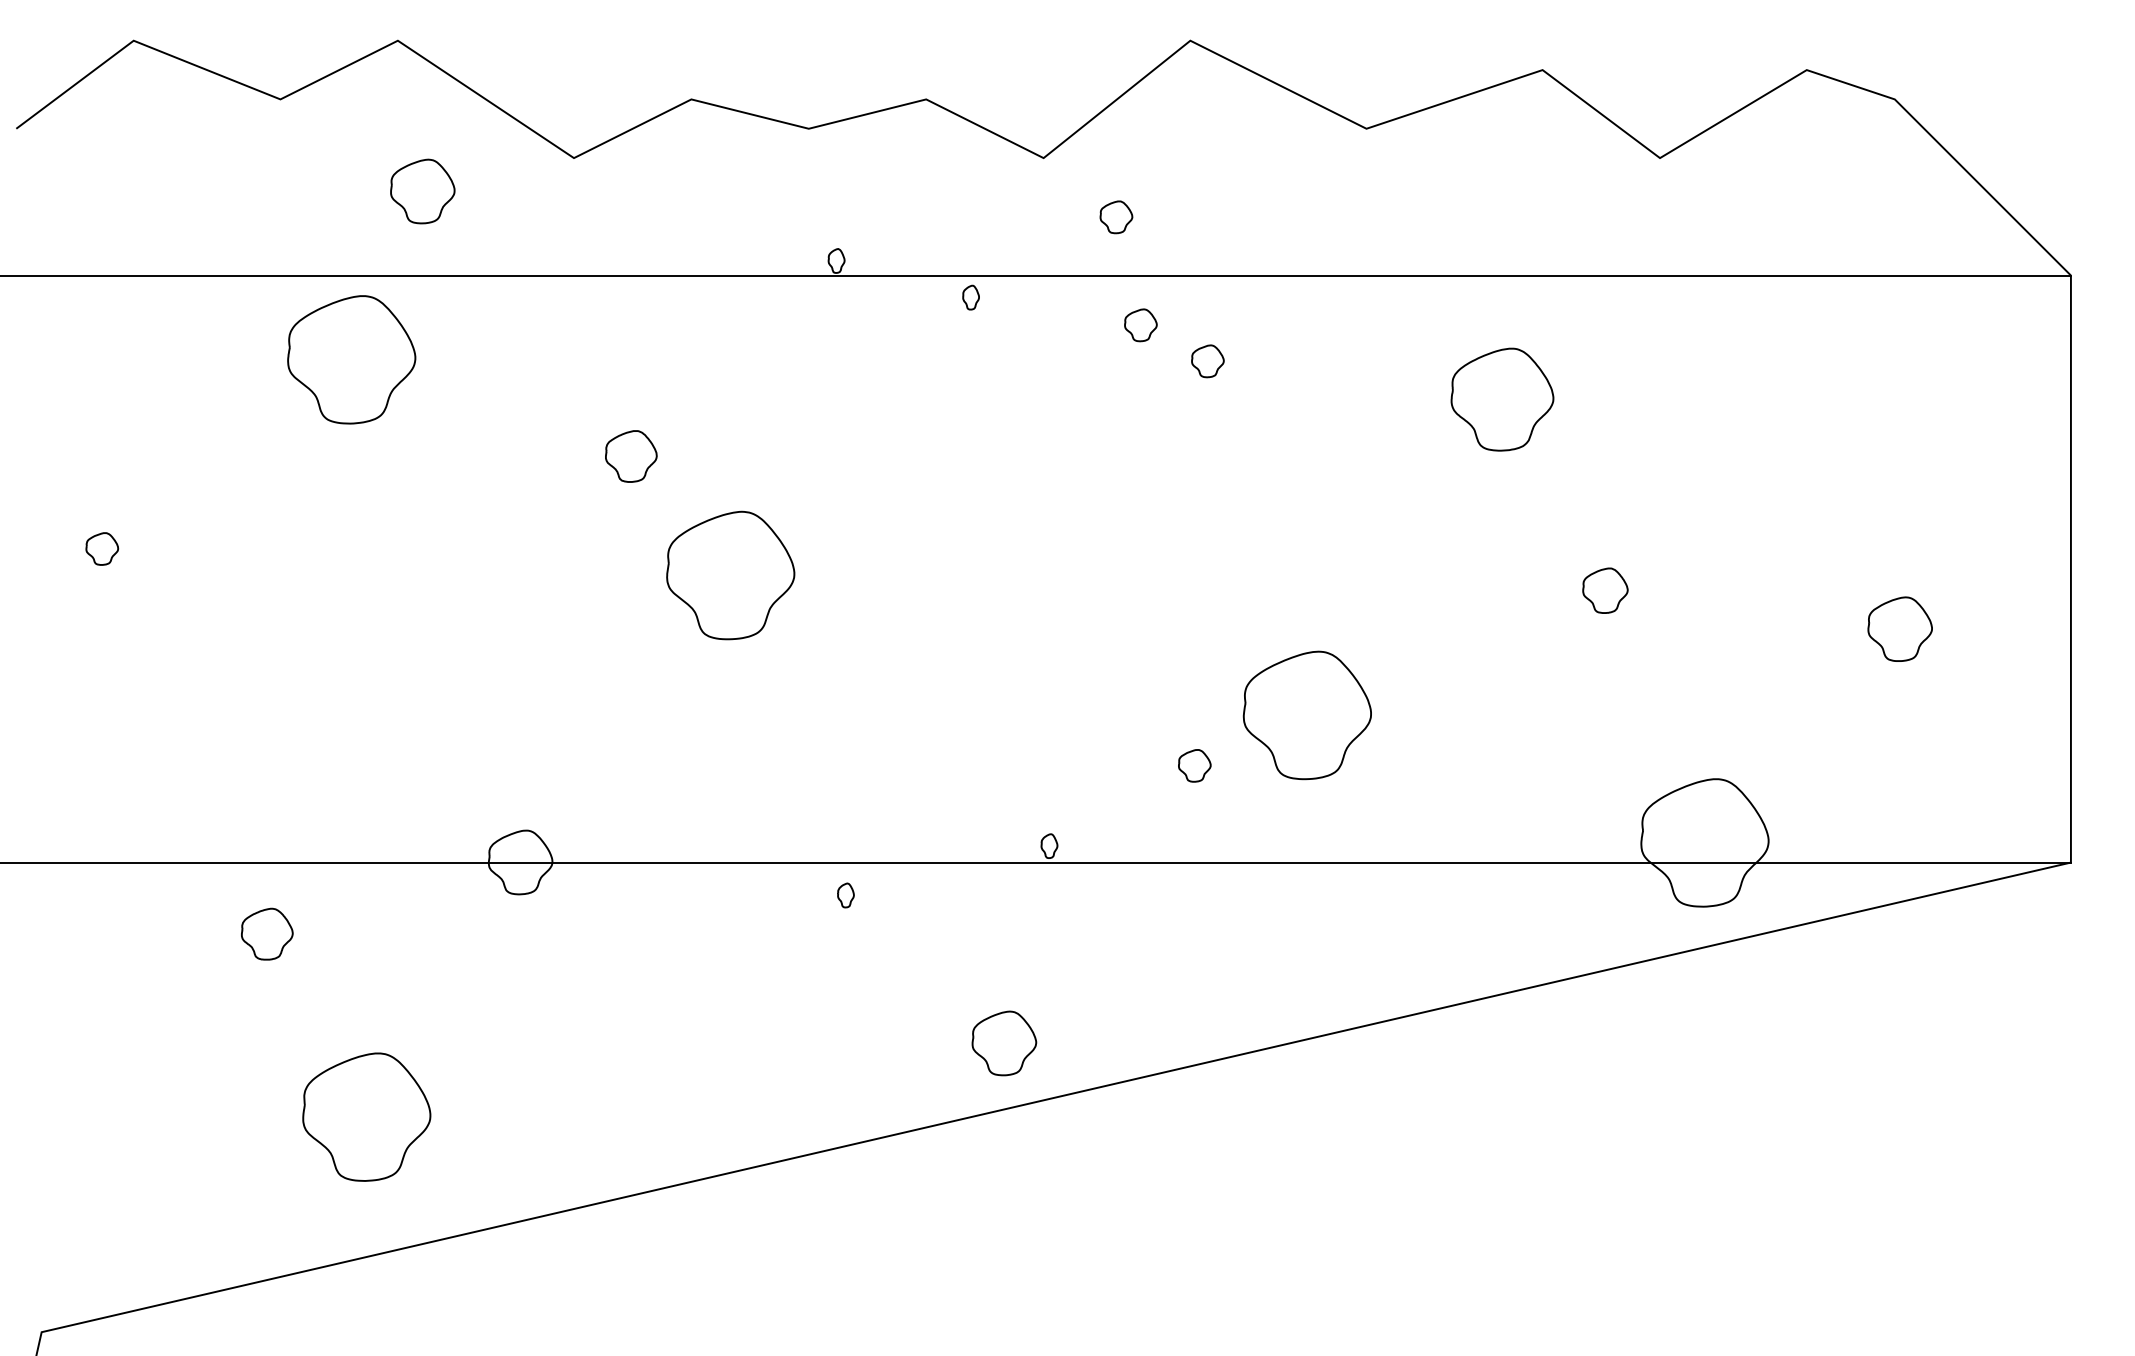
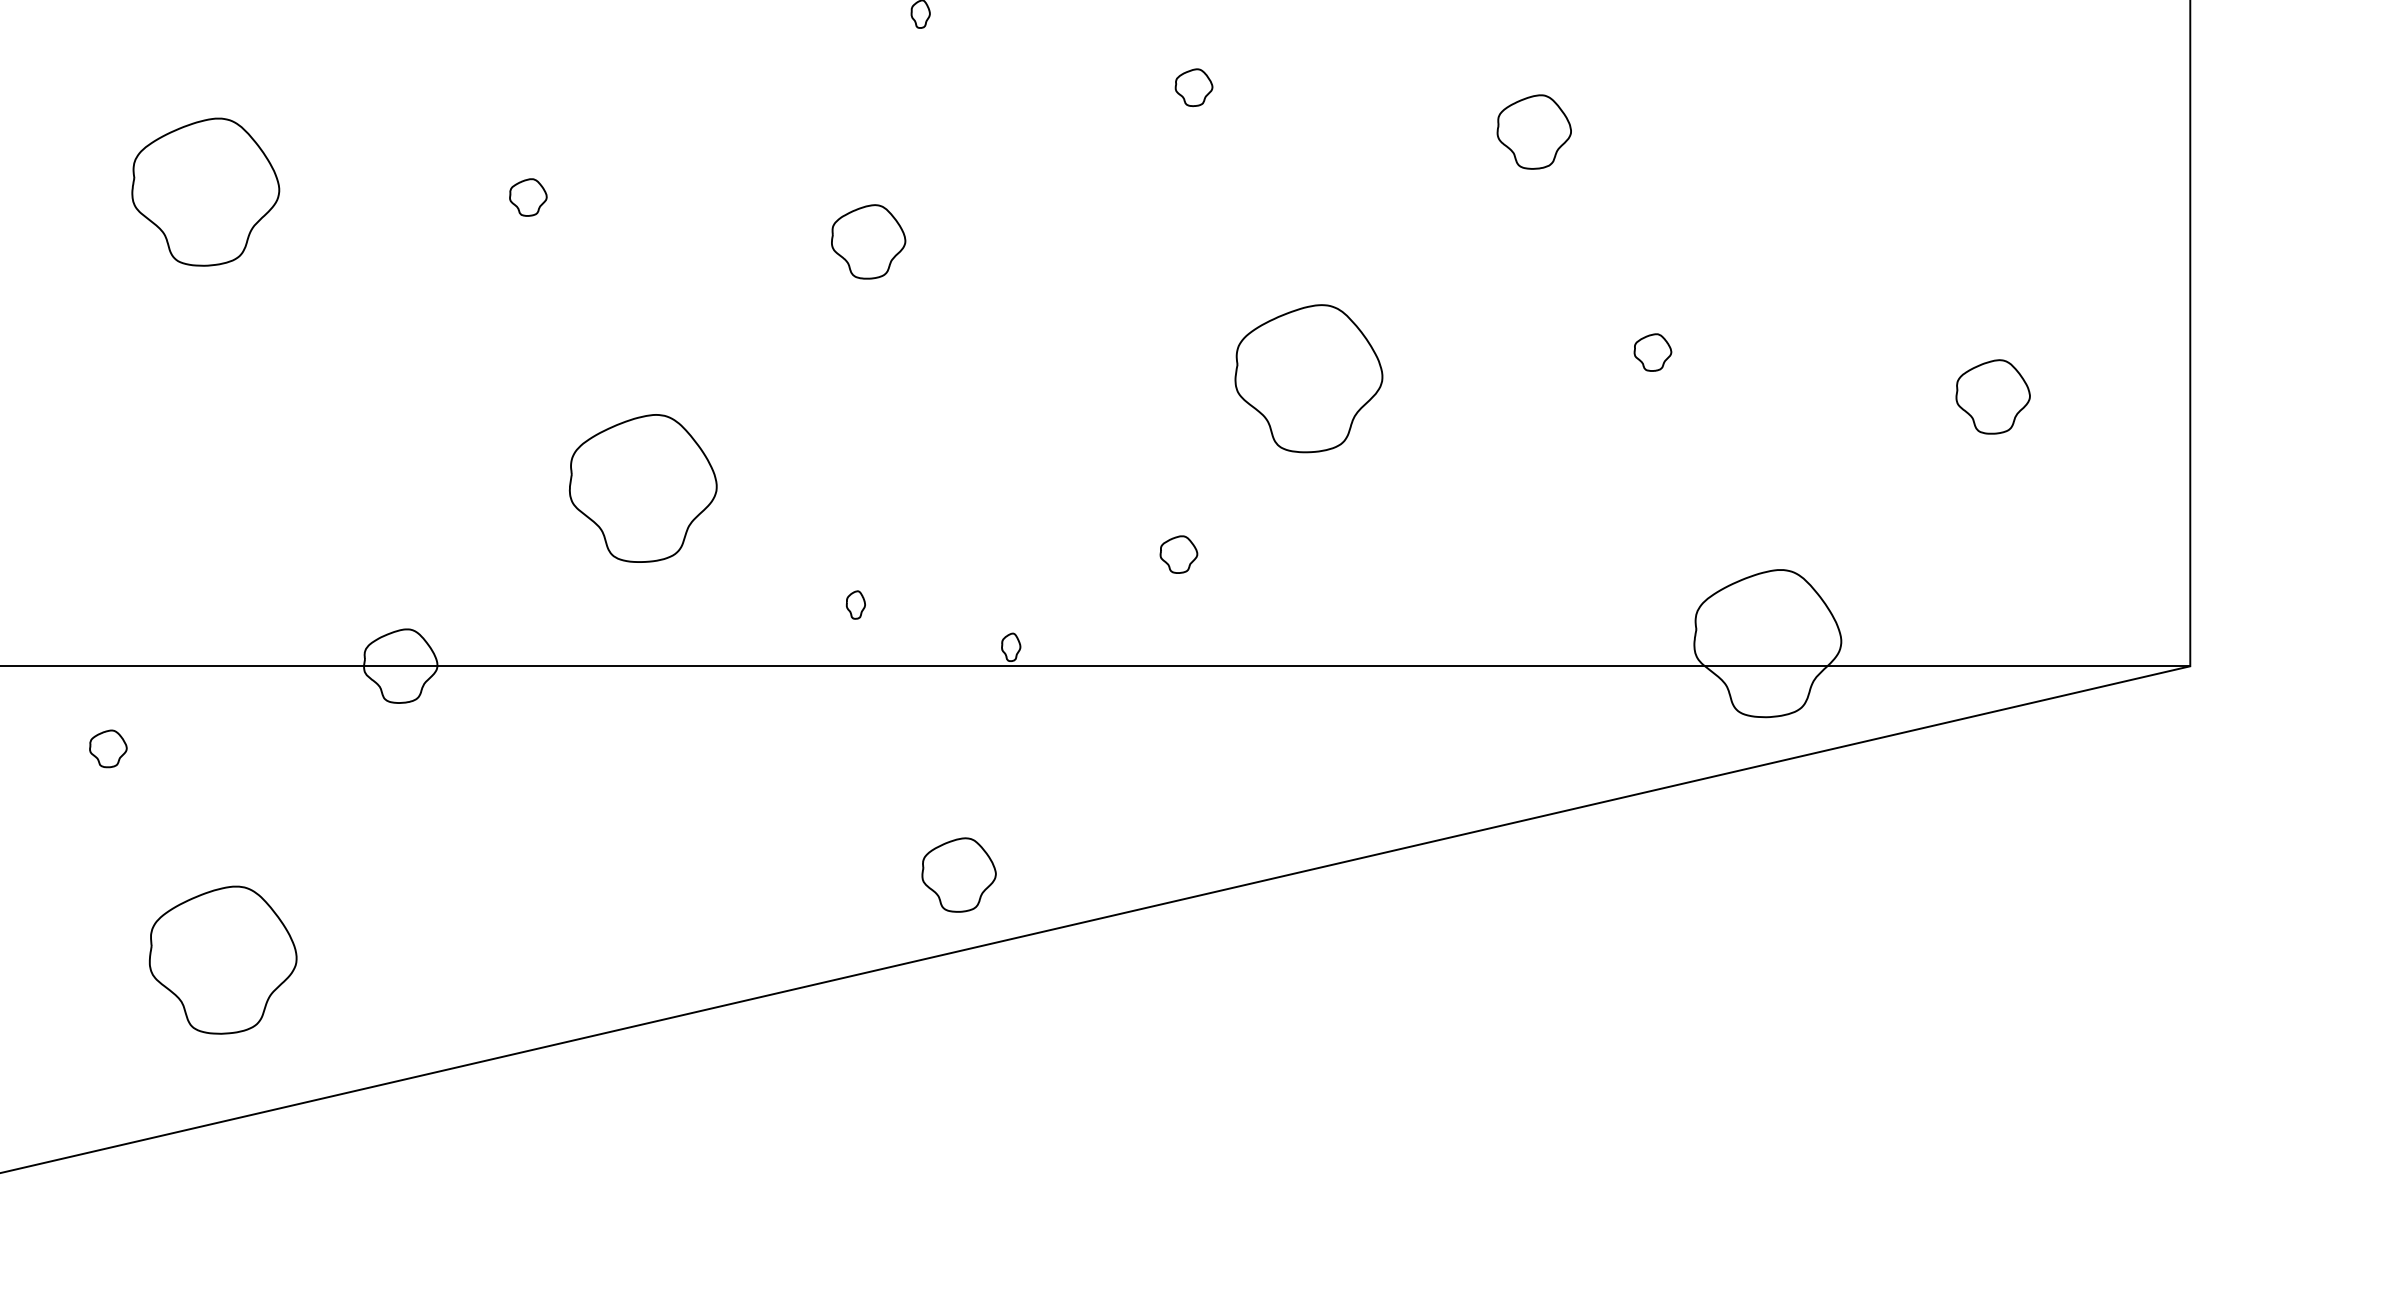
part: (1140, 325) -> (1116, 46), removed
part: (351, 359) -> (205, 191), moved
part: (1502, 399) -> (1534, 131), size x0.62
part: (630, 456) -> (527, 197), size x0.62
part: (925, 494) -> (868, 241), added
part: (730, 575) -> (642, 488), moved
part: (1605, 590) -> (1653, 352), size x0.71
part: (1306, 715) -> (1307, 378), moved
part: (845, 895) -> (855, 605), moved
part: (267, 933) -> (108, 748), size x0.62

